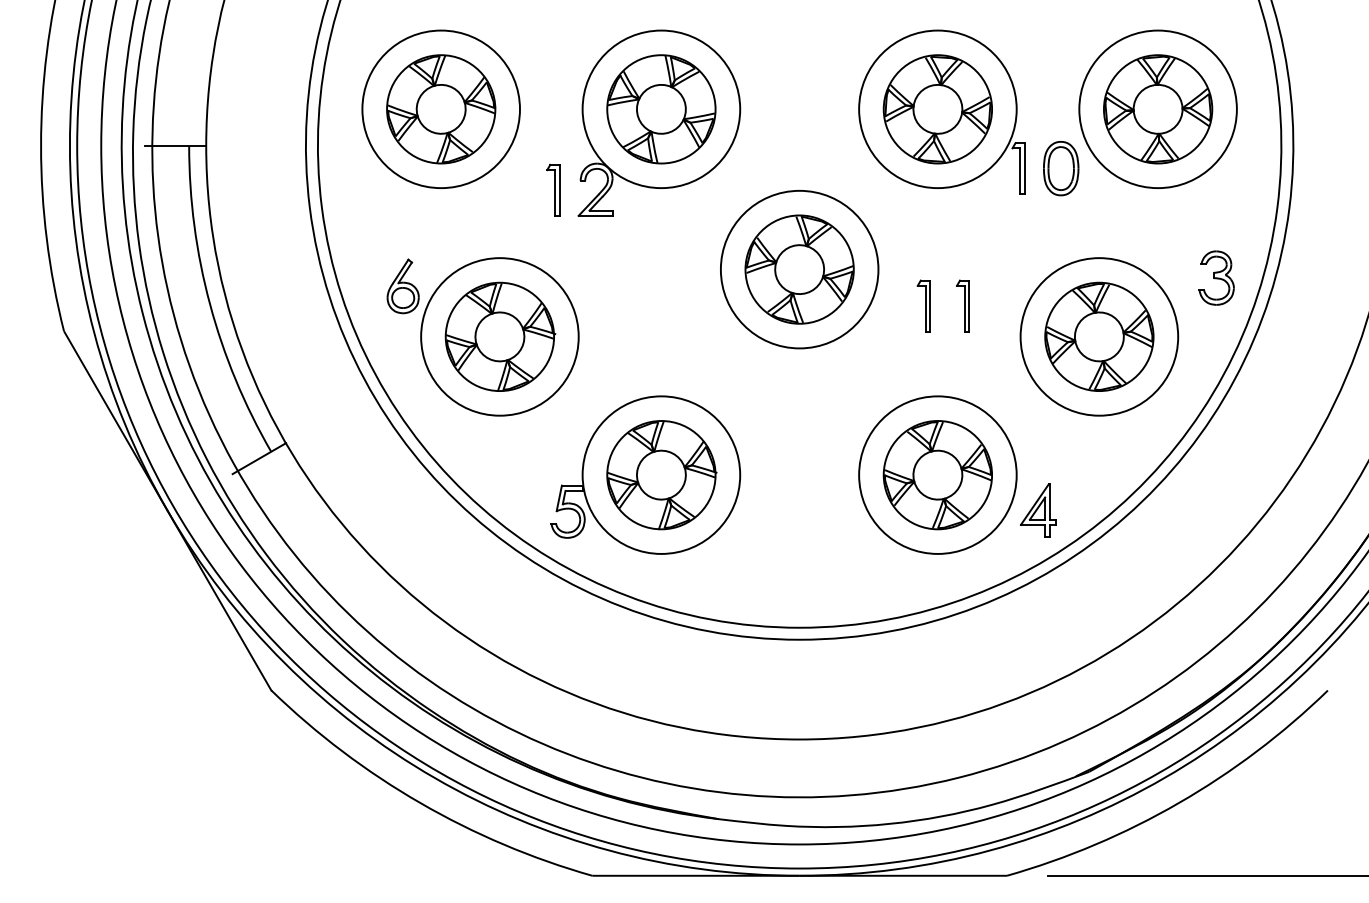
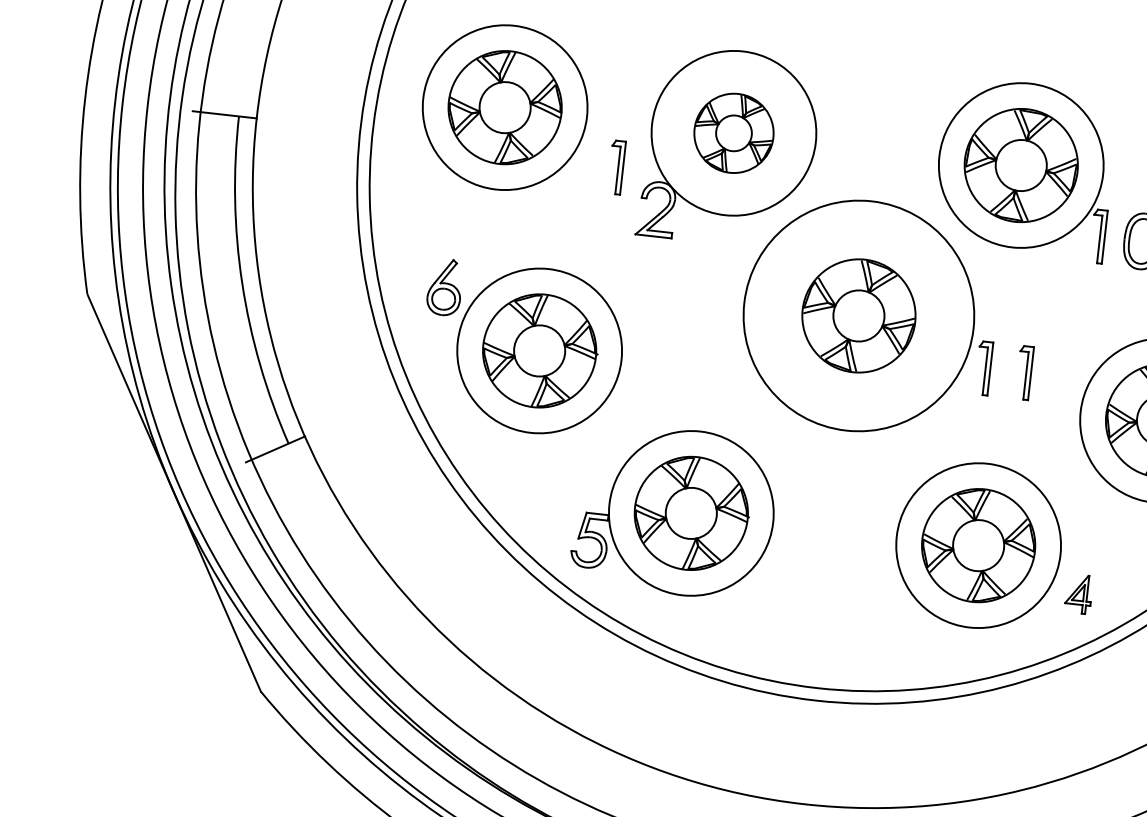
part: (661, 109) -> (734, 133), size x0.7
part: (553, 190) -> (616, 167), moved
circle: (799, 269) -> (858, 315), size x1.4
part: (1038, 510) -> (1079, 594), size x0.7

